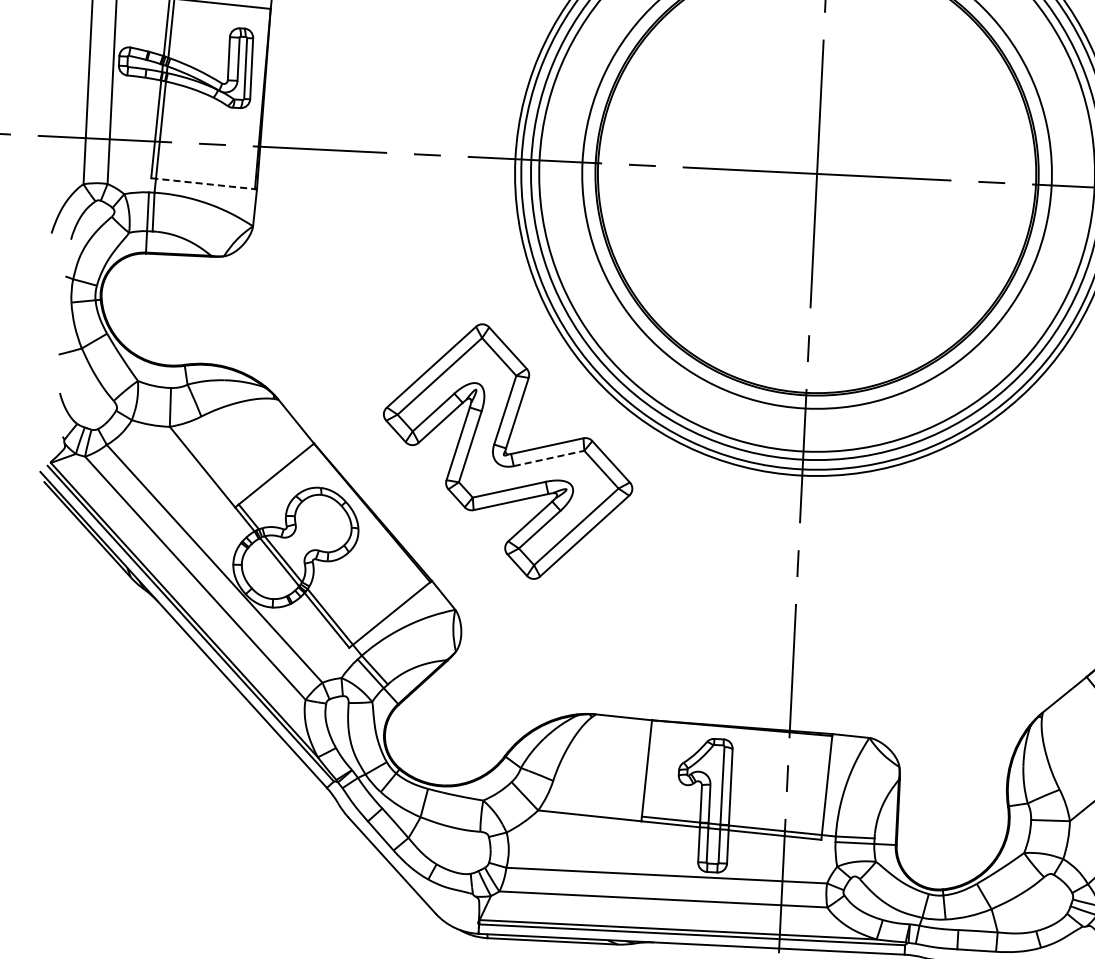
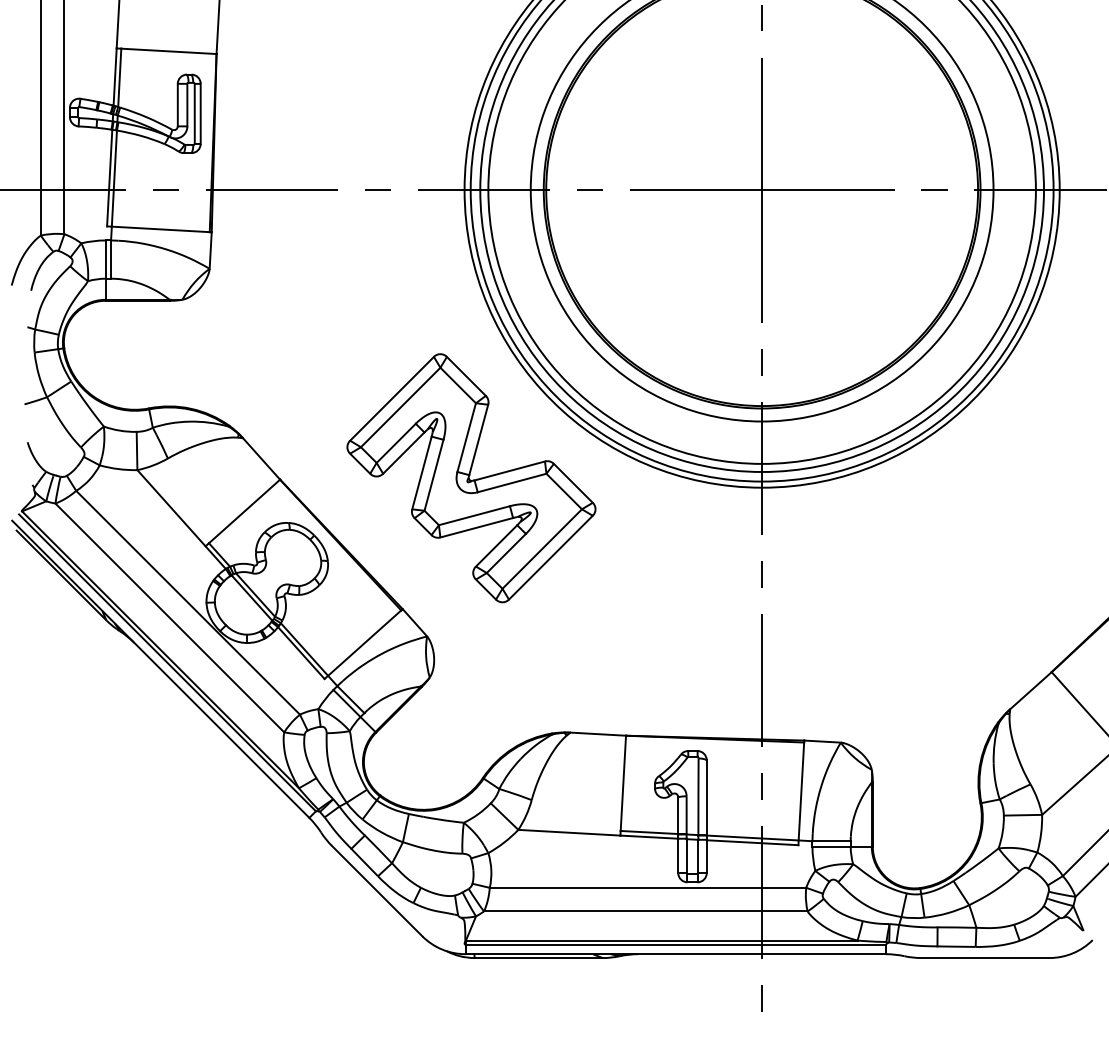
line: (203, 183) -> (158, 229), dashed -> solid
line: (549, 458) -> (512, 483), dashed -> solid

